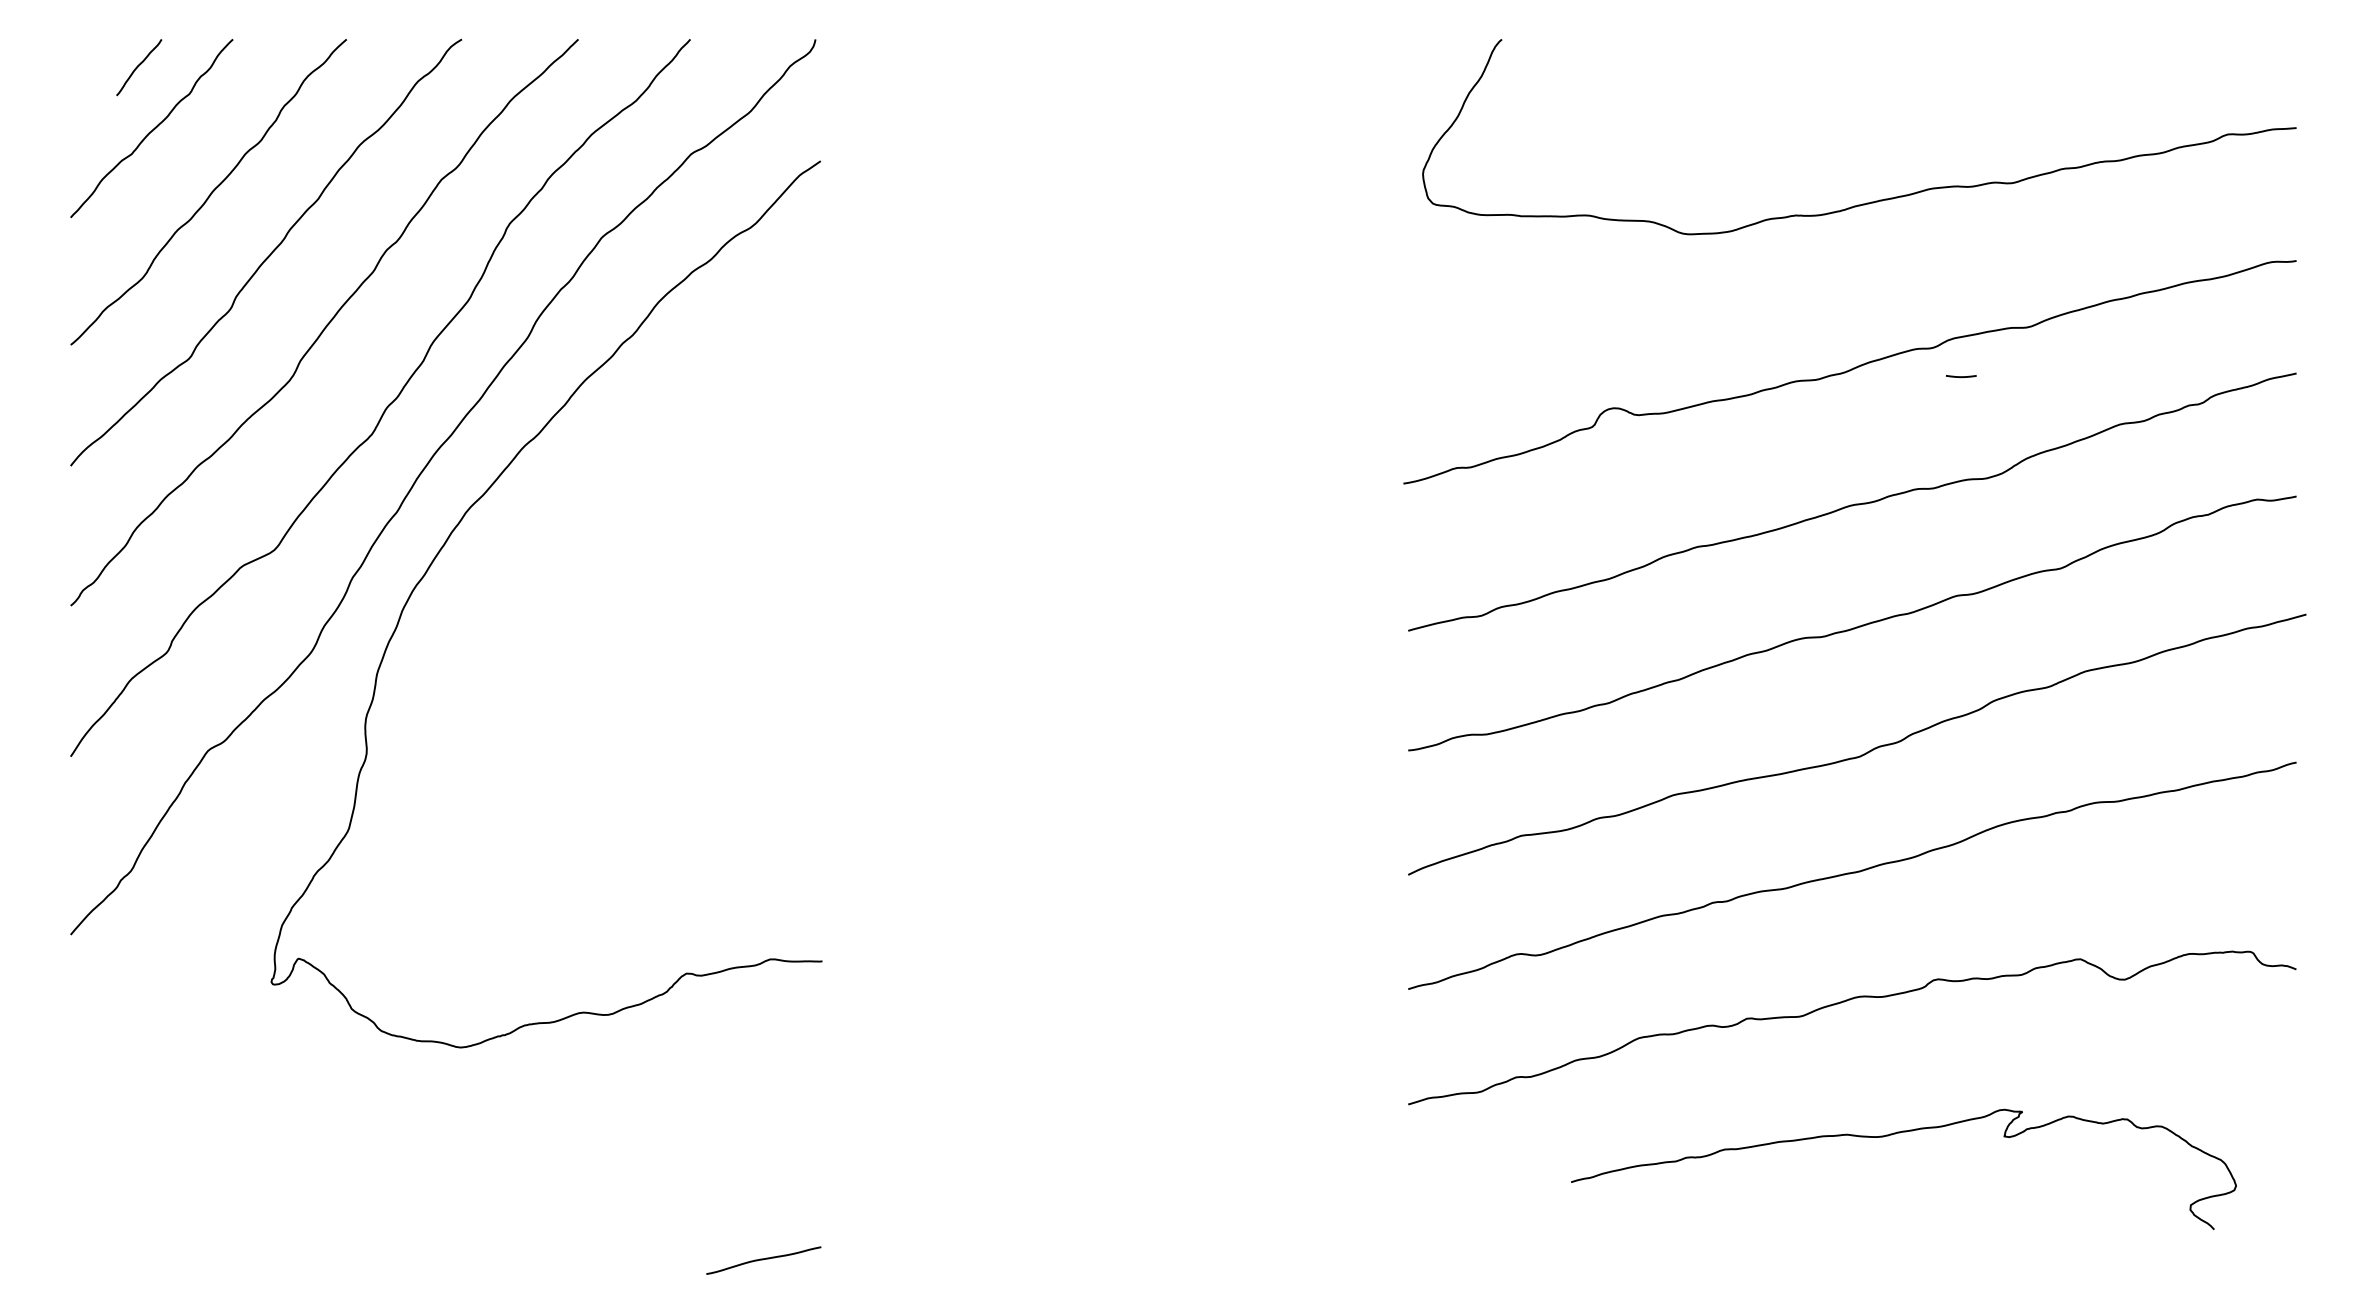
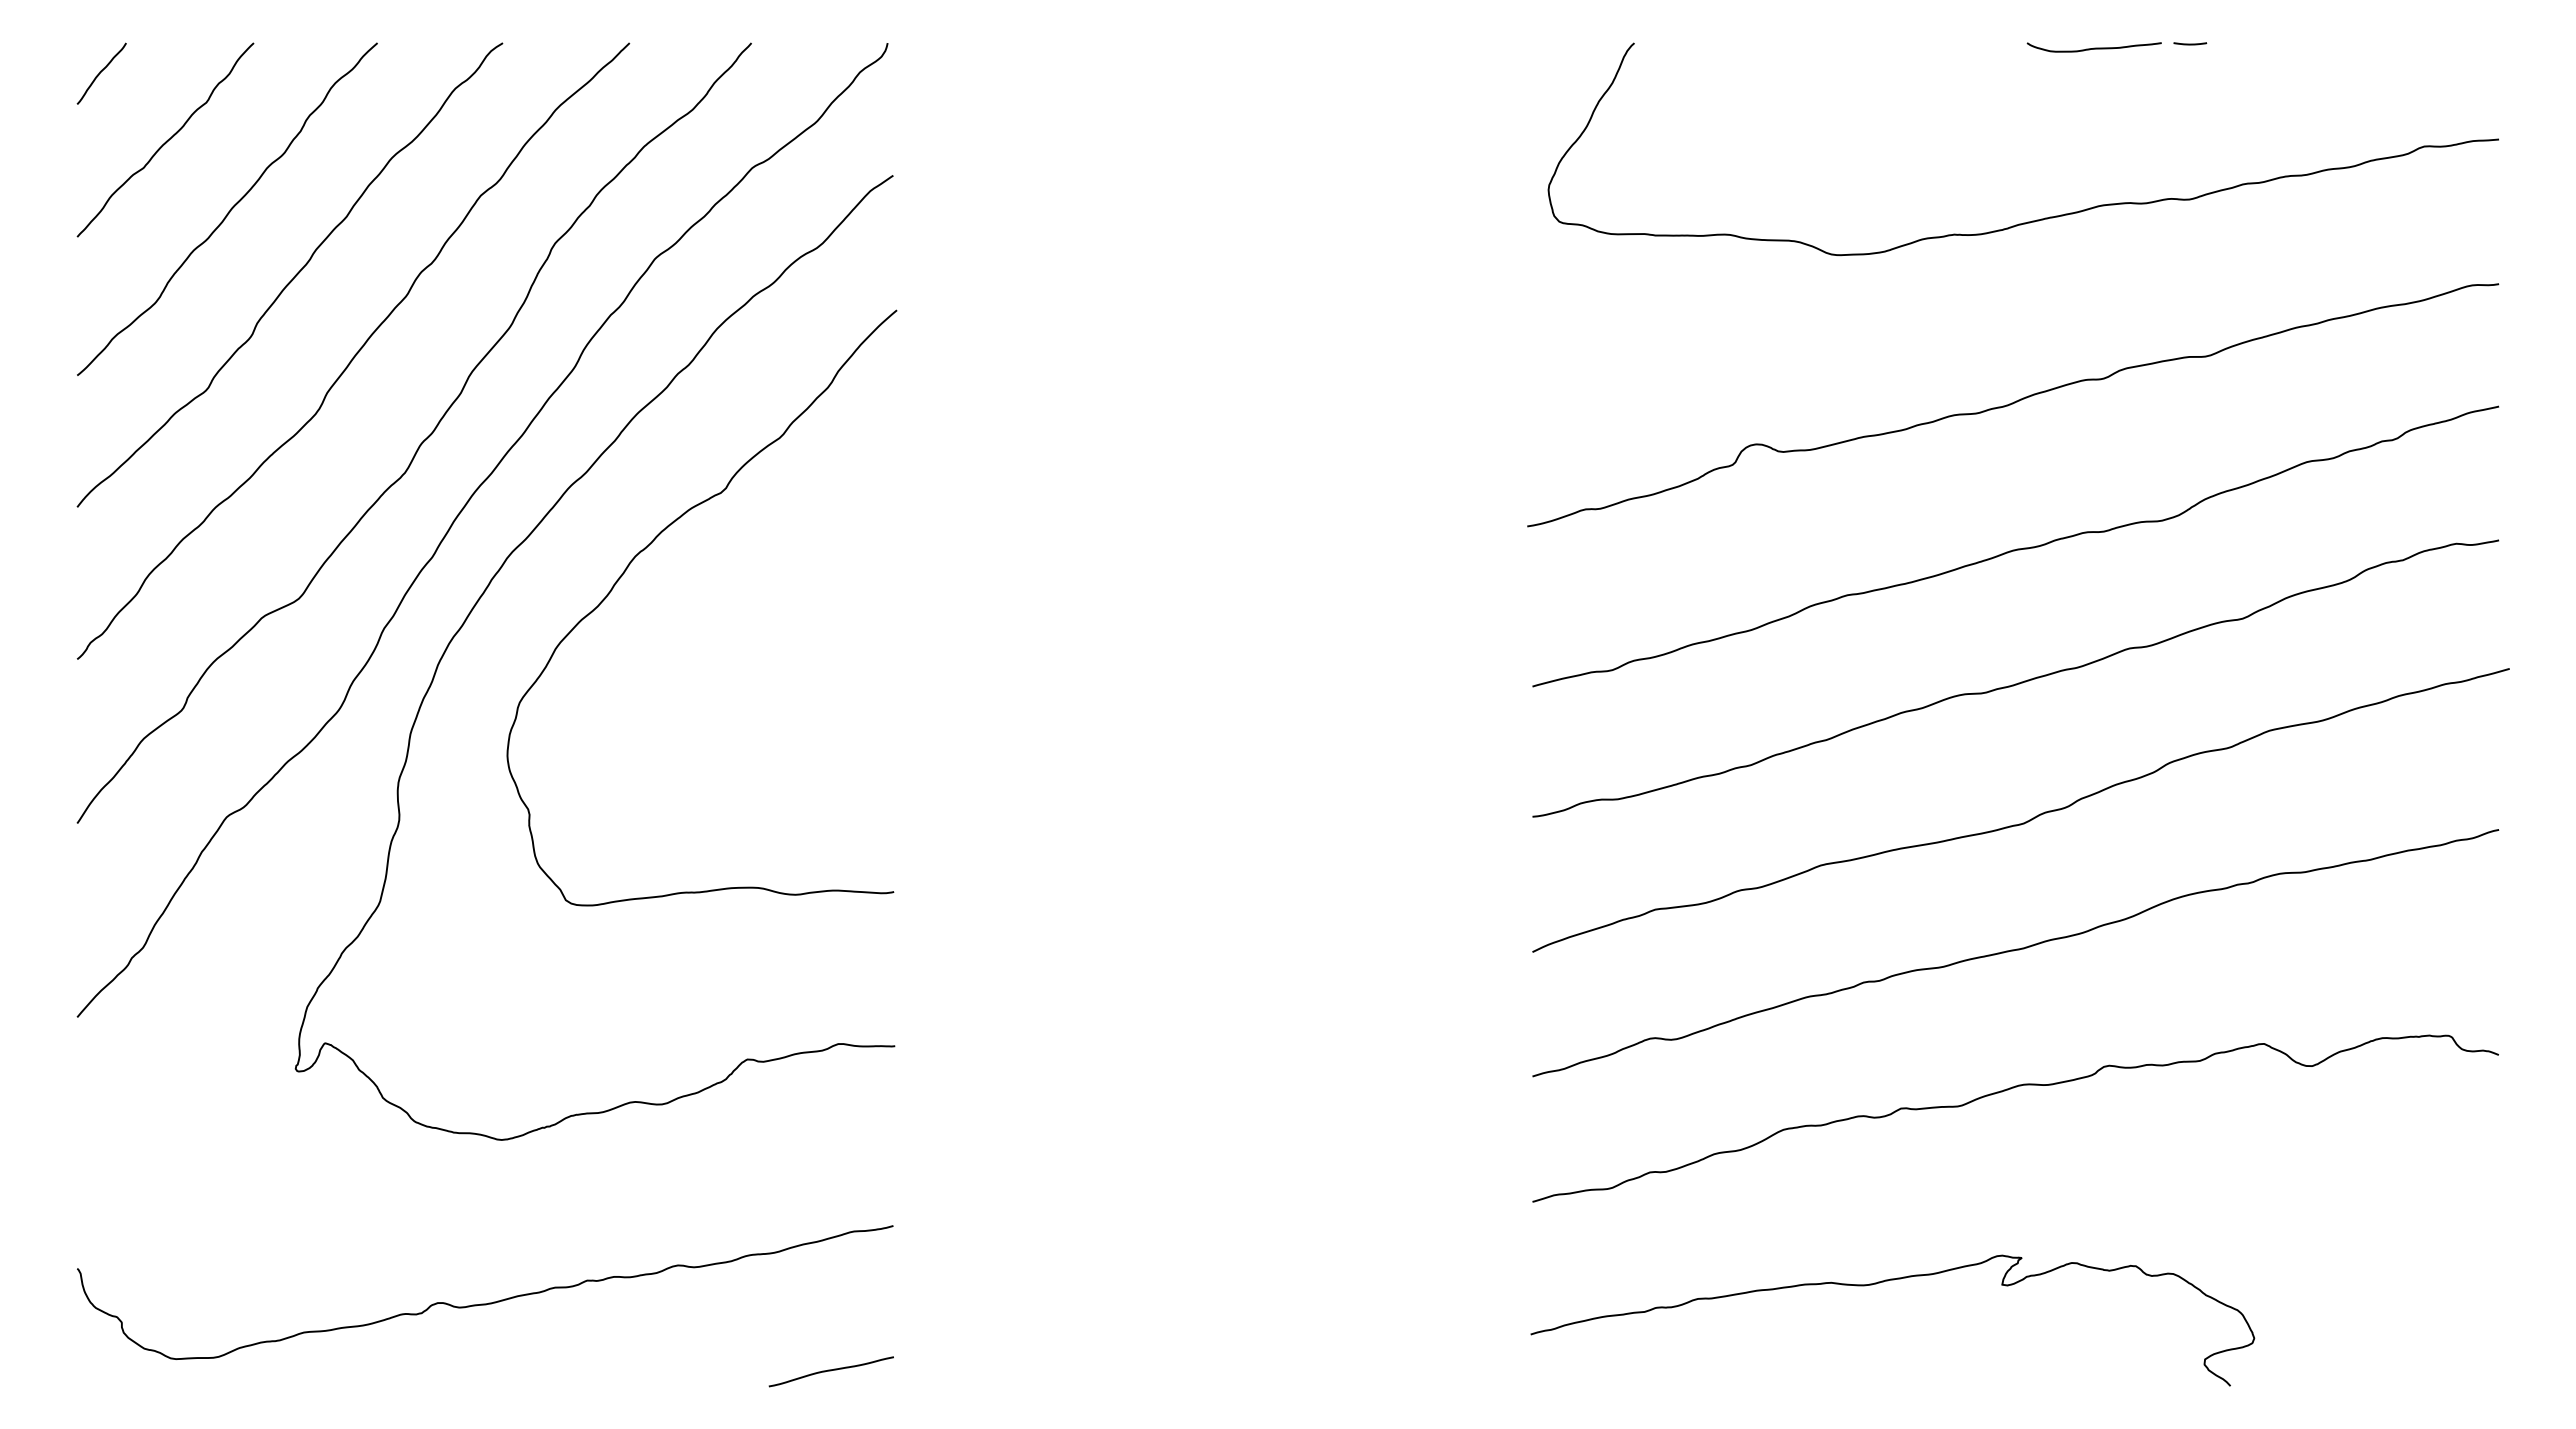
curve: (1923, 43) -> (2093, 47), added
curve: (138, 66) -> (101, 72), moved
line: (1961, 376) -> (2190, 43), moved
curve: (599, 499) -> (652, 543), added
curve: (1895, 1134) -> (1883, 1282), moved
curve: (448, 1196) -> (488, 1302), added

